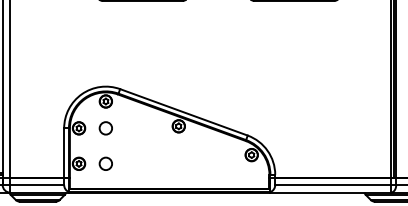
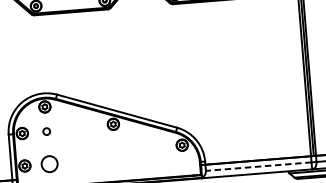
circle: (105, 128) -> (46, 131), size x0.6
circle: (105, 163) -> (49, 163), size x1.4
line: (333, 184) -> (259, 166), solid -> dashed

